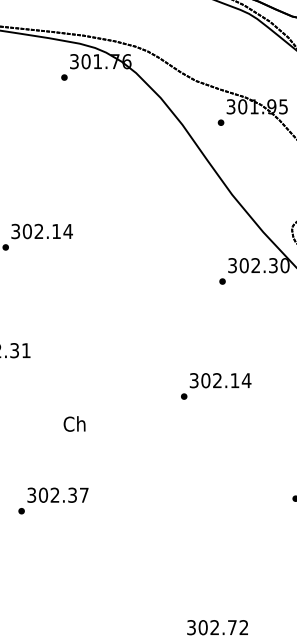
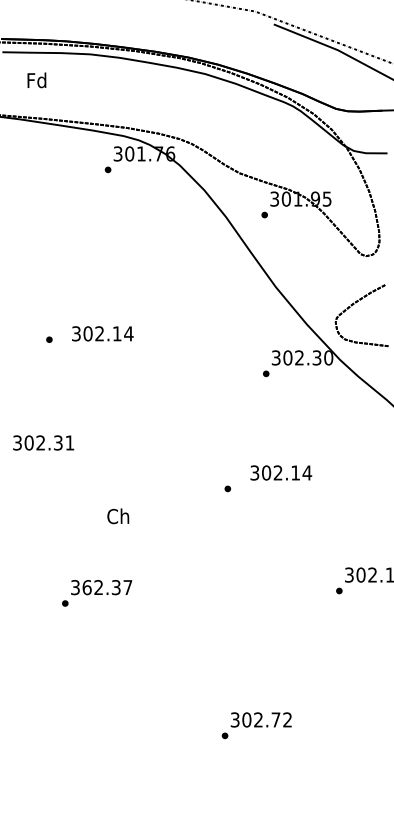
text: (41, 231) -> (102, 333), moved
text: (220, 380) -> (281, 472), moved
text: (42, 495) -> (86, 587), 302.37 -> 362.37

